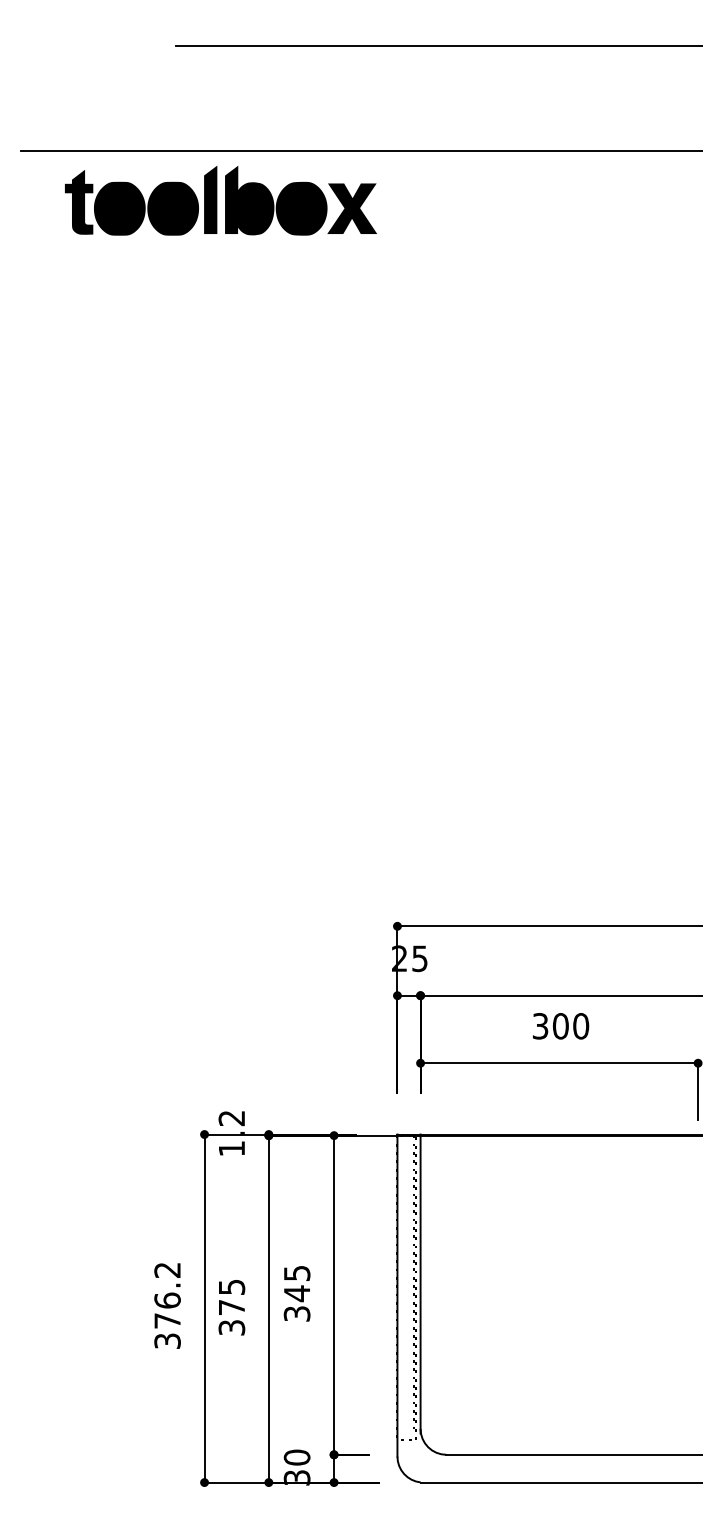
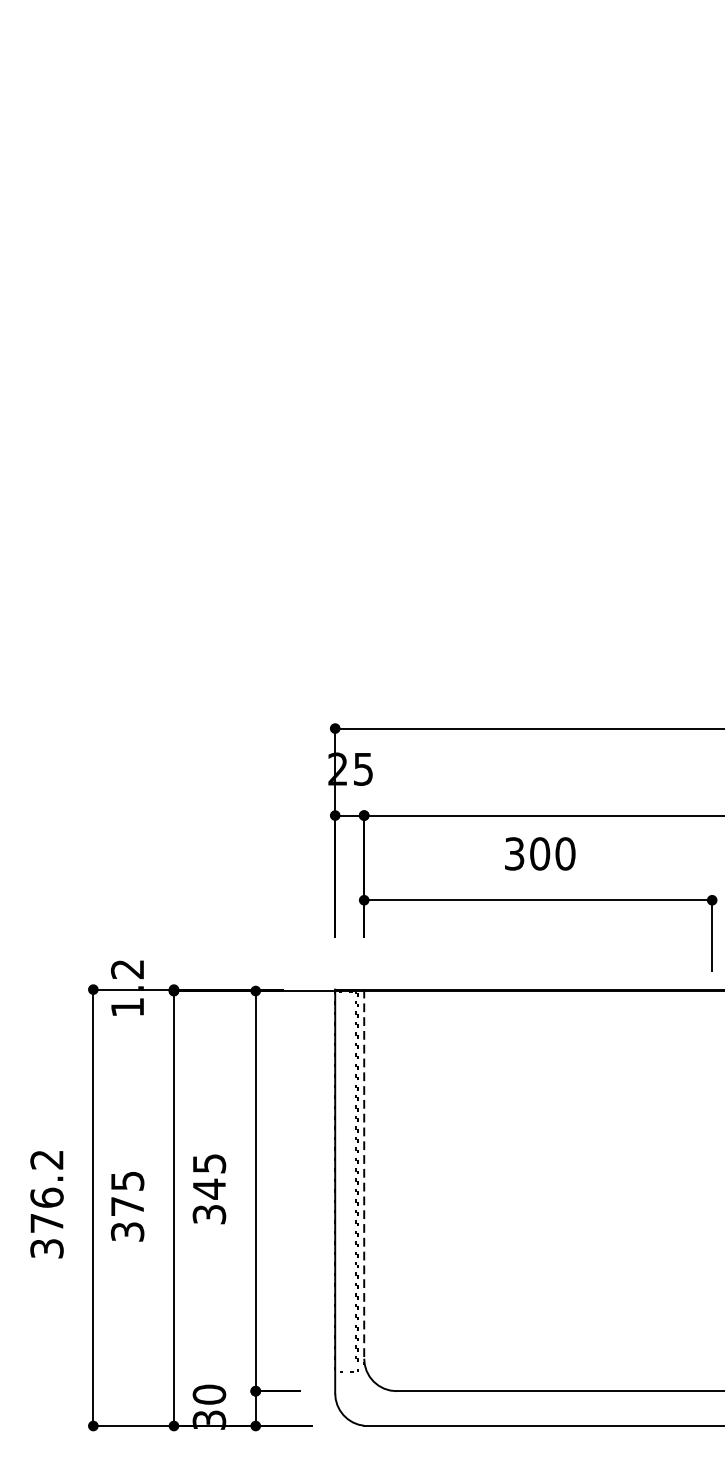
line: (420, 1284) -> (364, 1177), solid -> dashed

